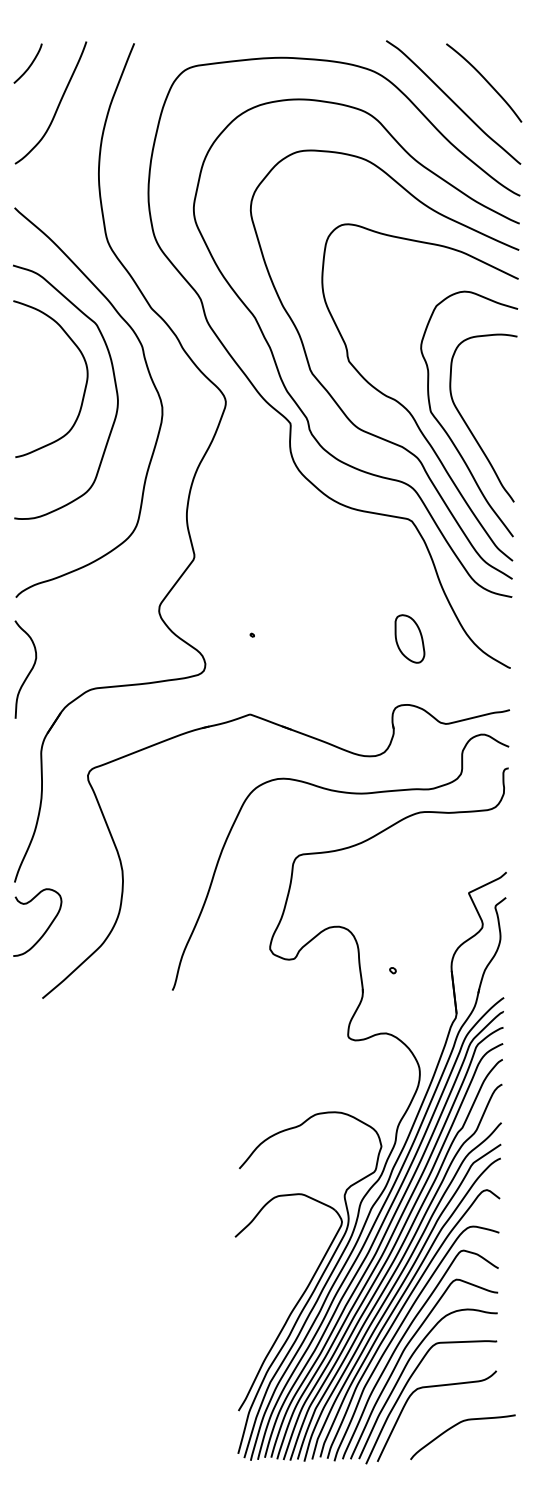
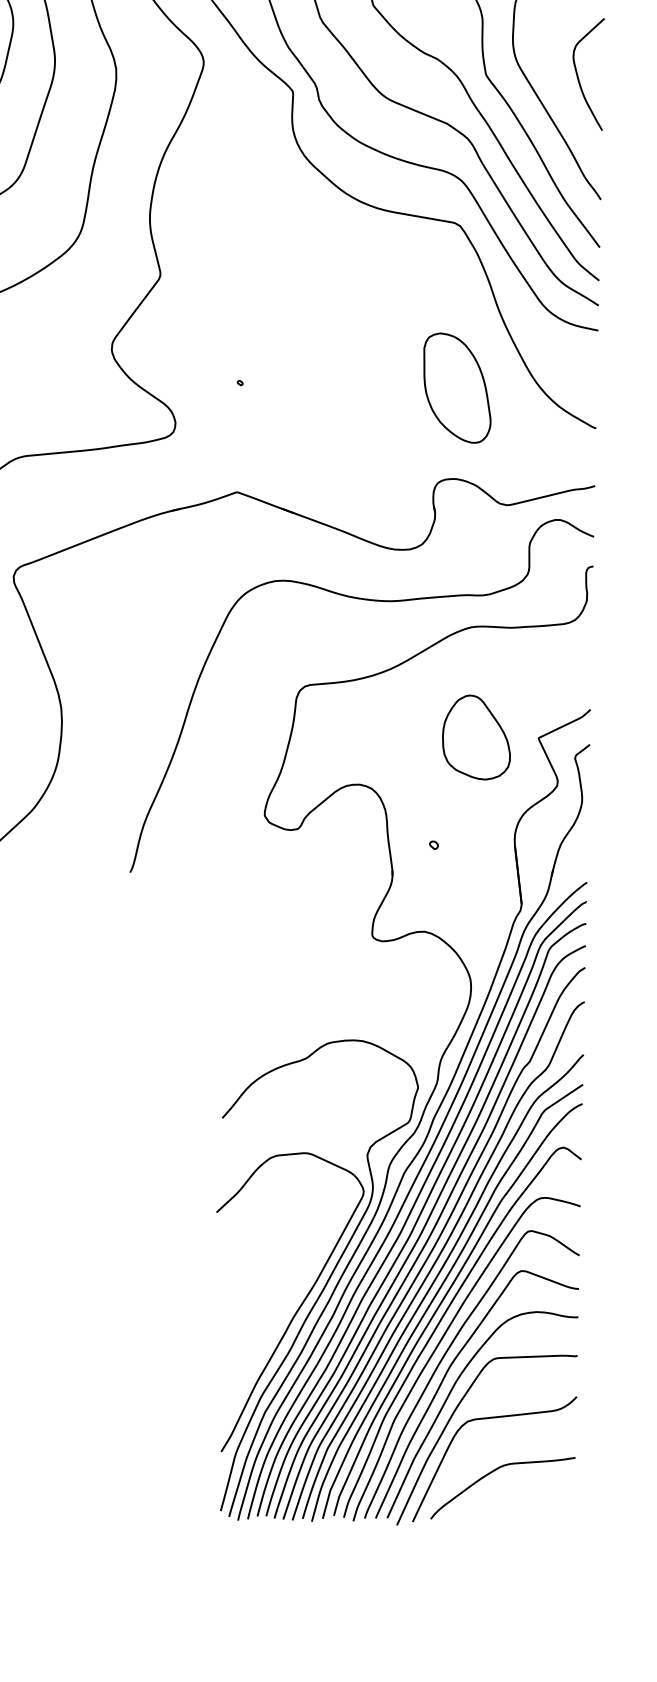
curve: (498, 413) -> (579, 77), added
part: (409, 638) -> (456, 387), size x1.67
part: (423, 892) -> (476, 737), added
curve: (457, 1425) -> (495, 1471), moved

